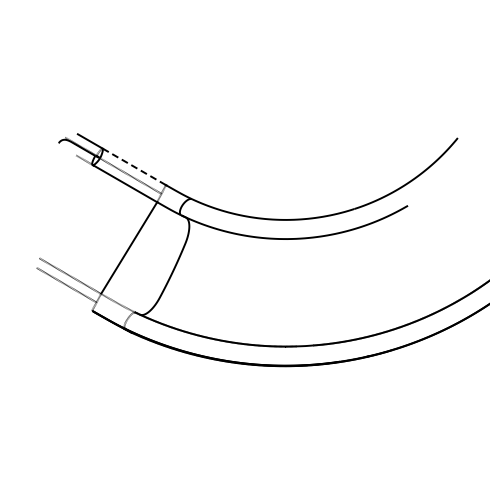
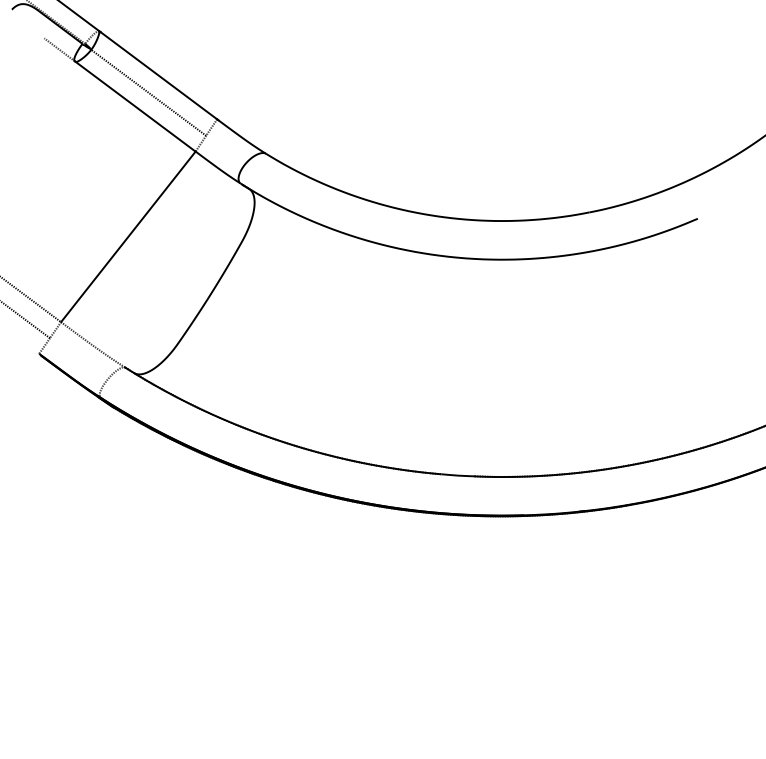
line: (134, 167) -> (158, 76), dashed -> solid

